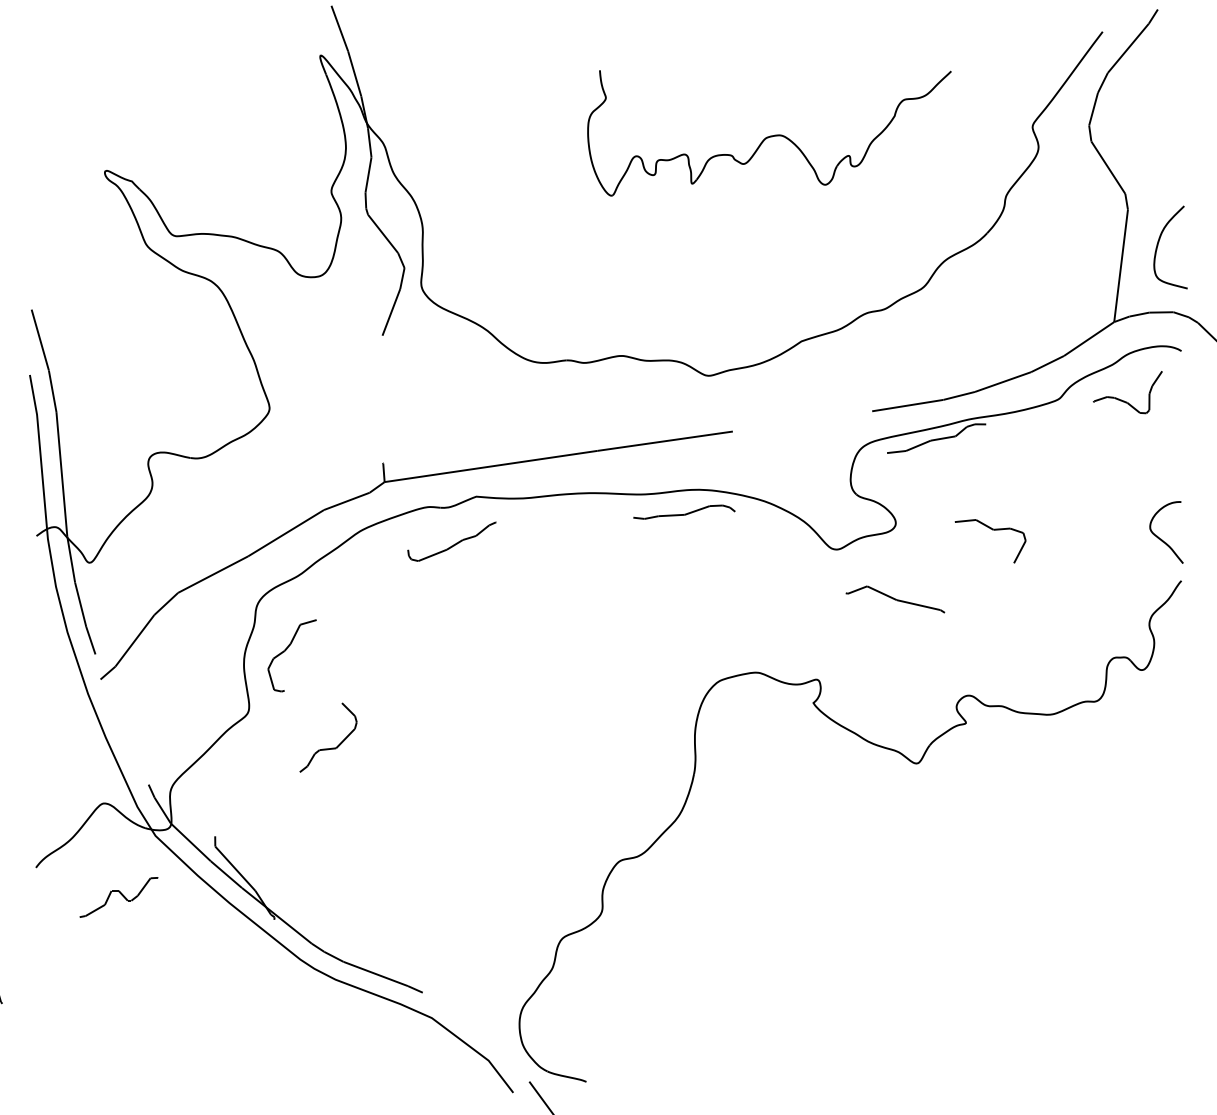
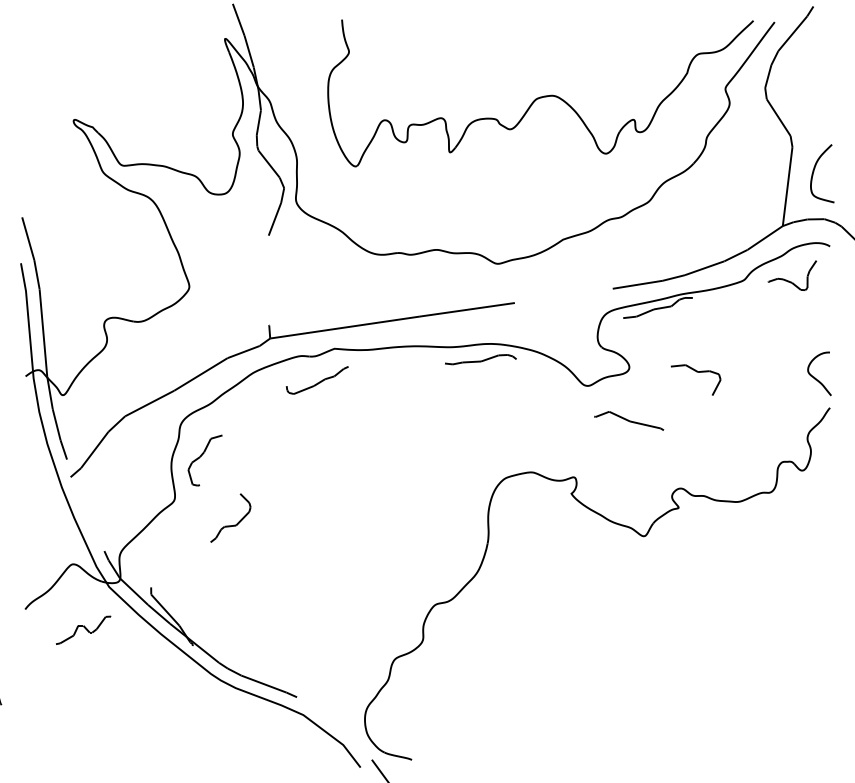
part: (769, 133) -> (540, 93), size x1.67

